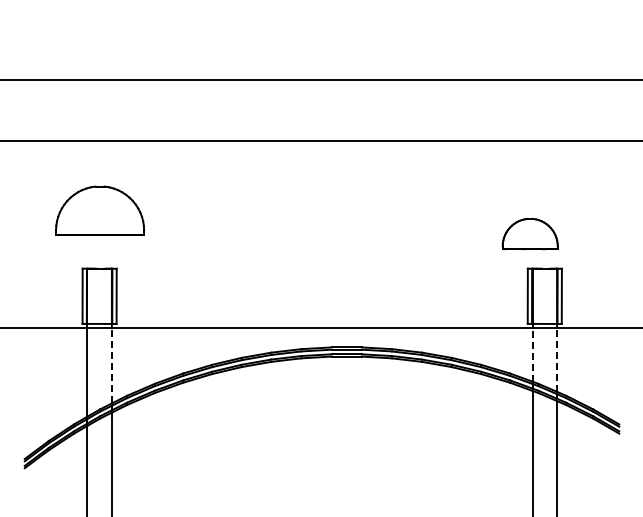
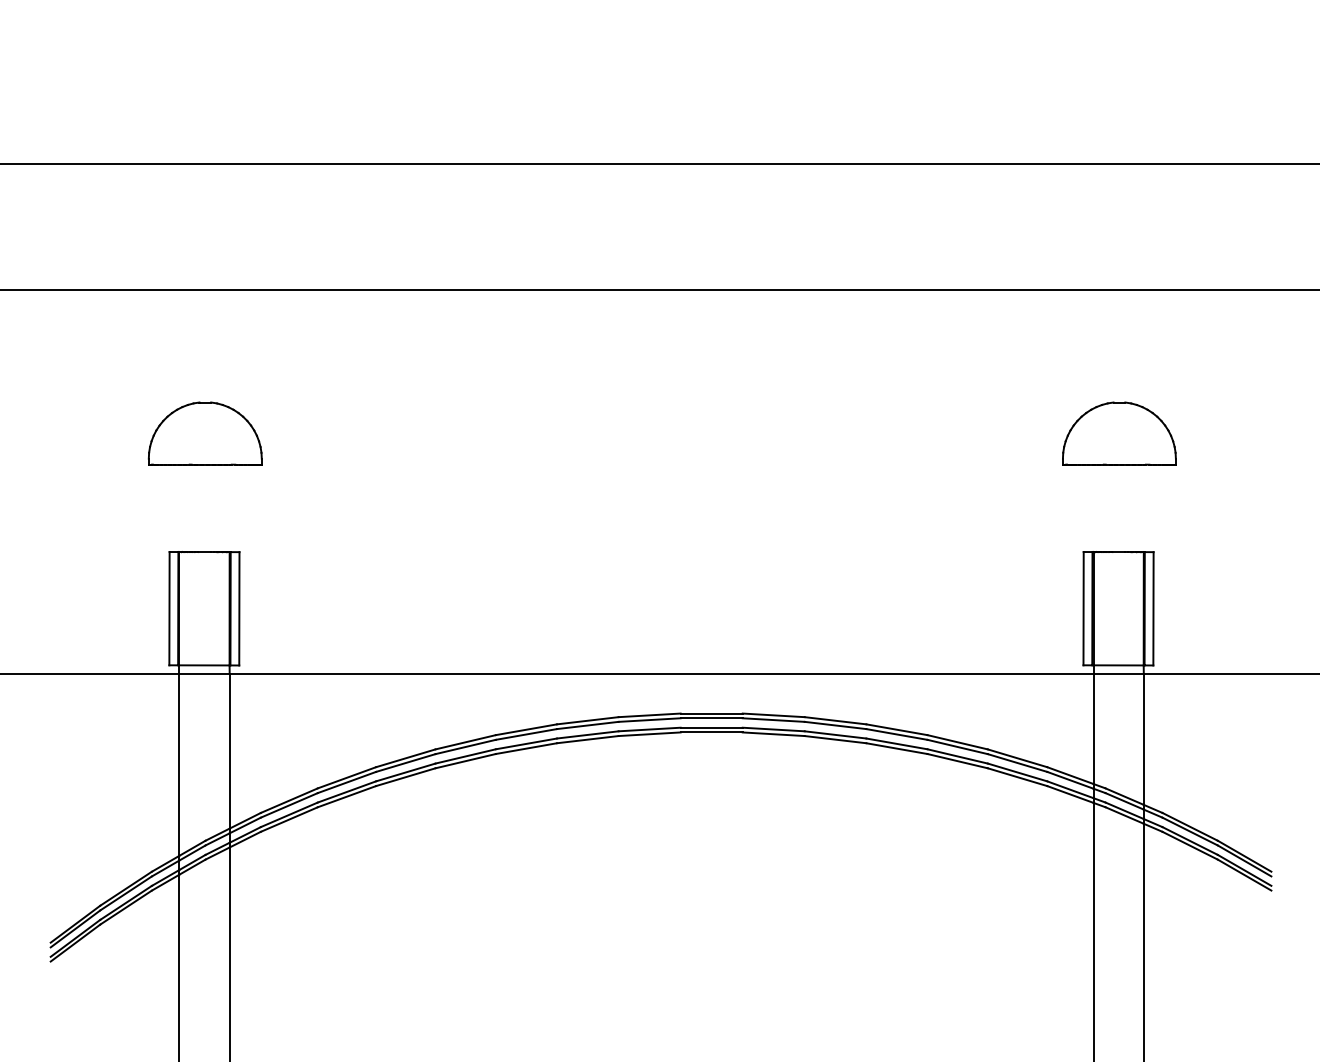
part: (99, 211) -> (204, 434), size x0.62
part: (529, 234) -> (1117, 434), moved
line: (532, 354) -> (1093, 728), dashed -> solid
line: (557, 359) -> (1144, 738), dashed -> solid
line: (111, 365) -> (228, 750), dashed -> solid

